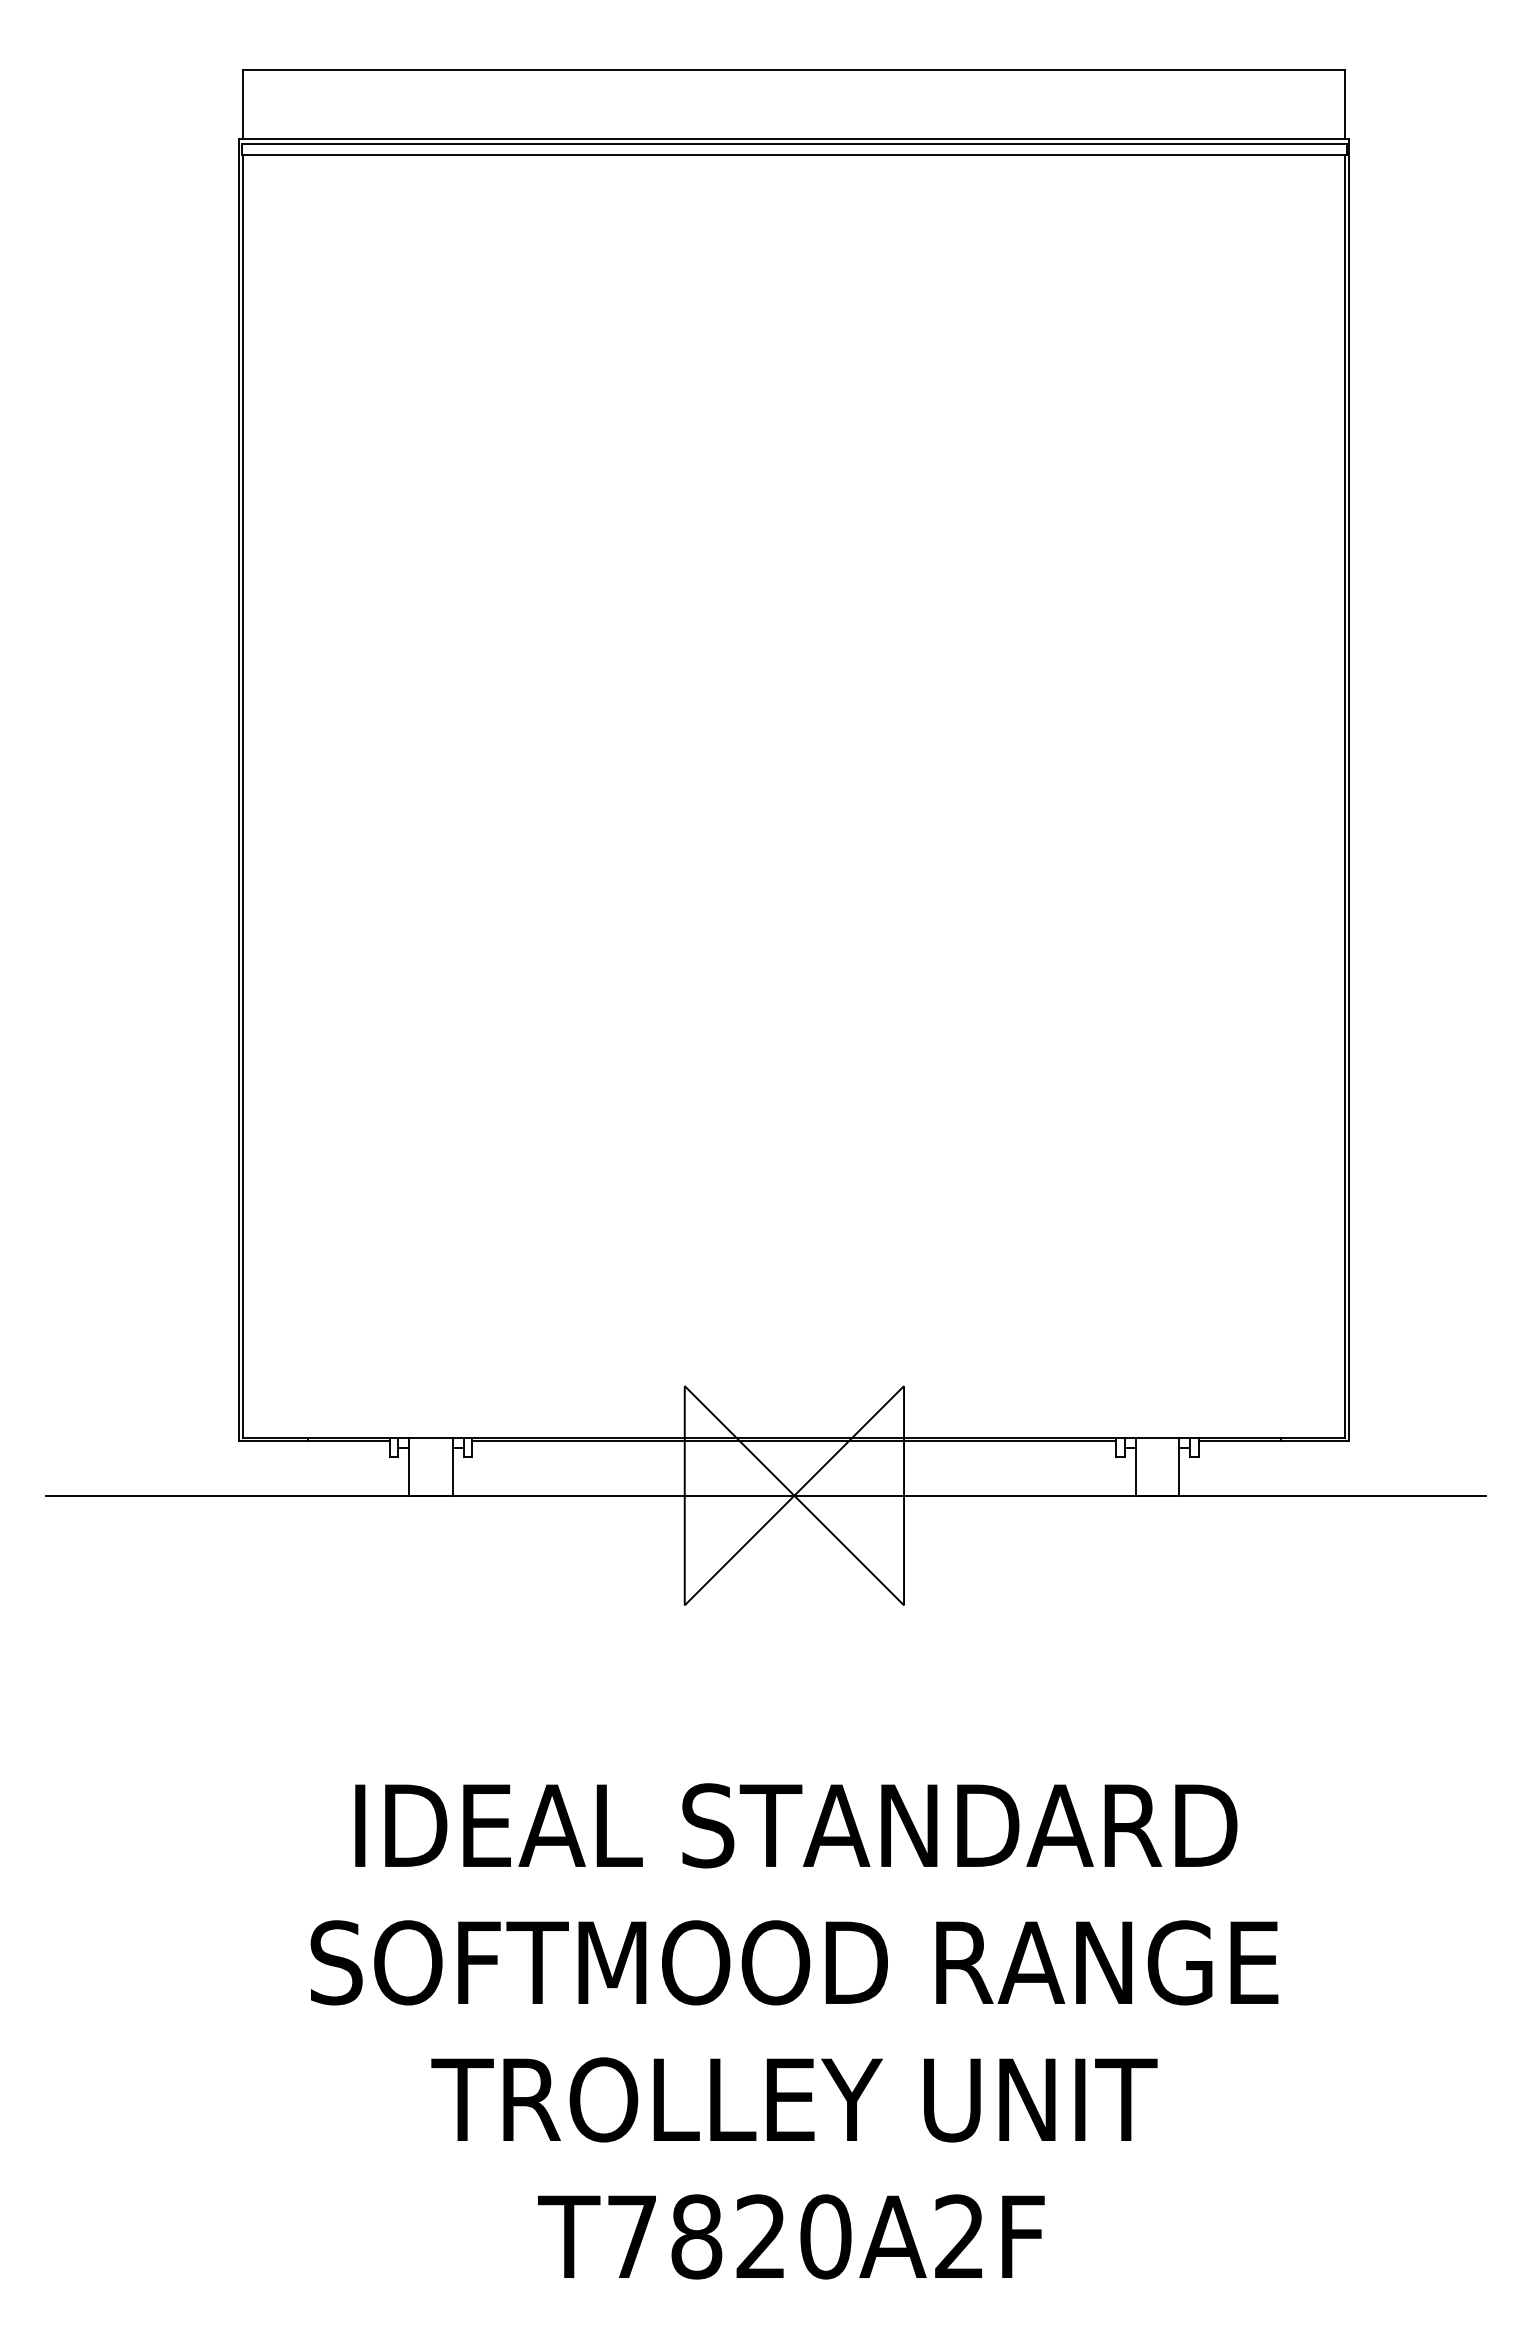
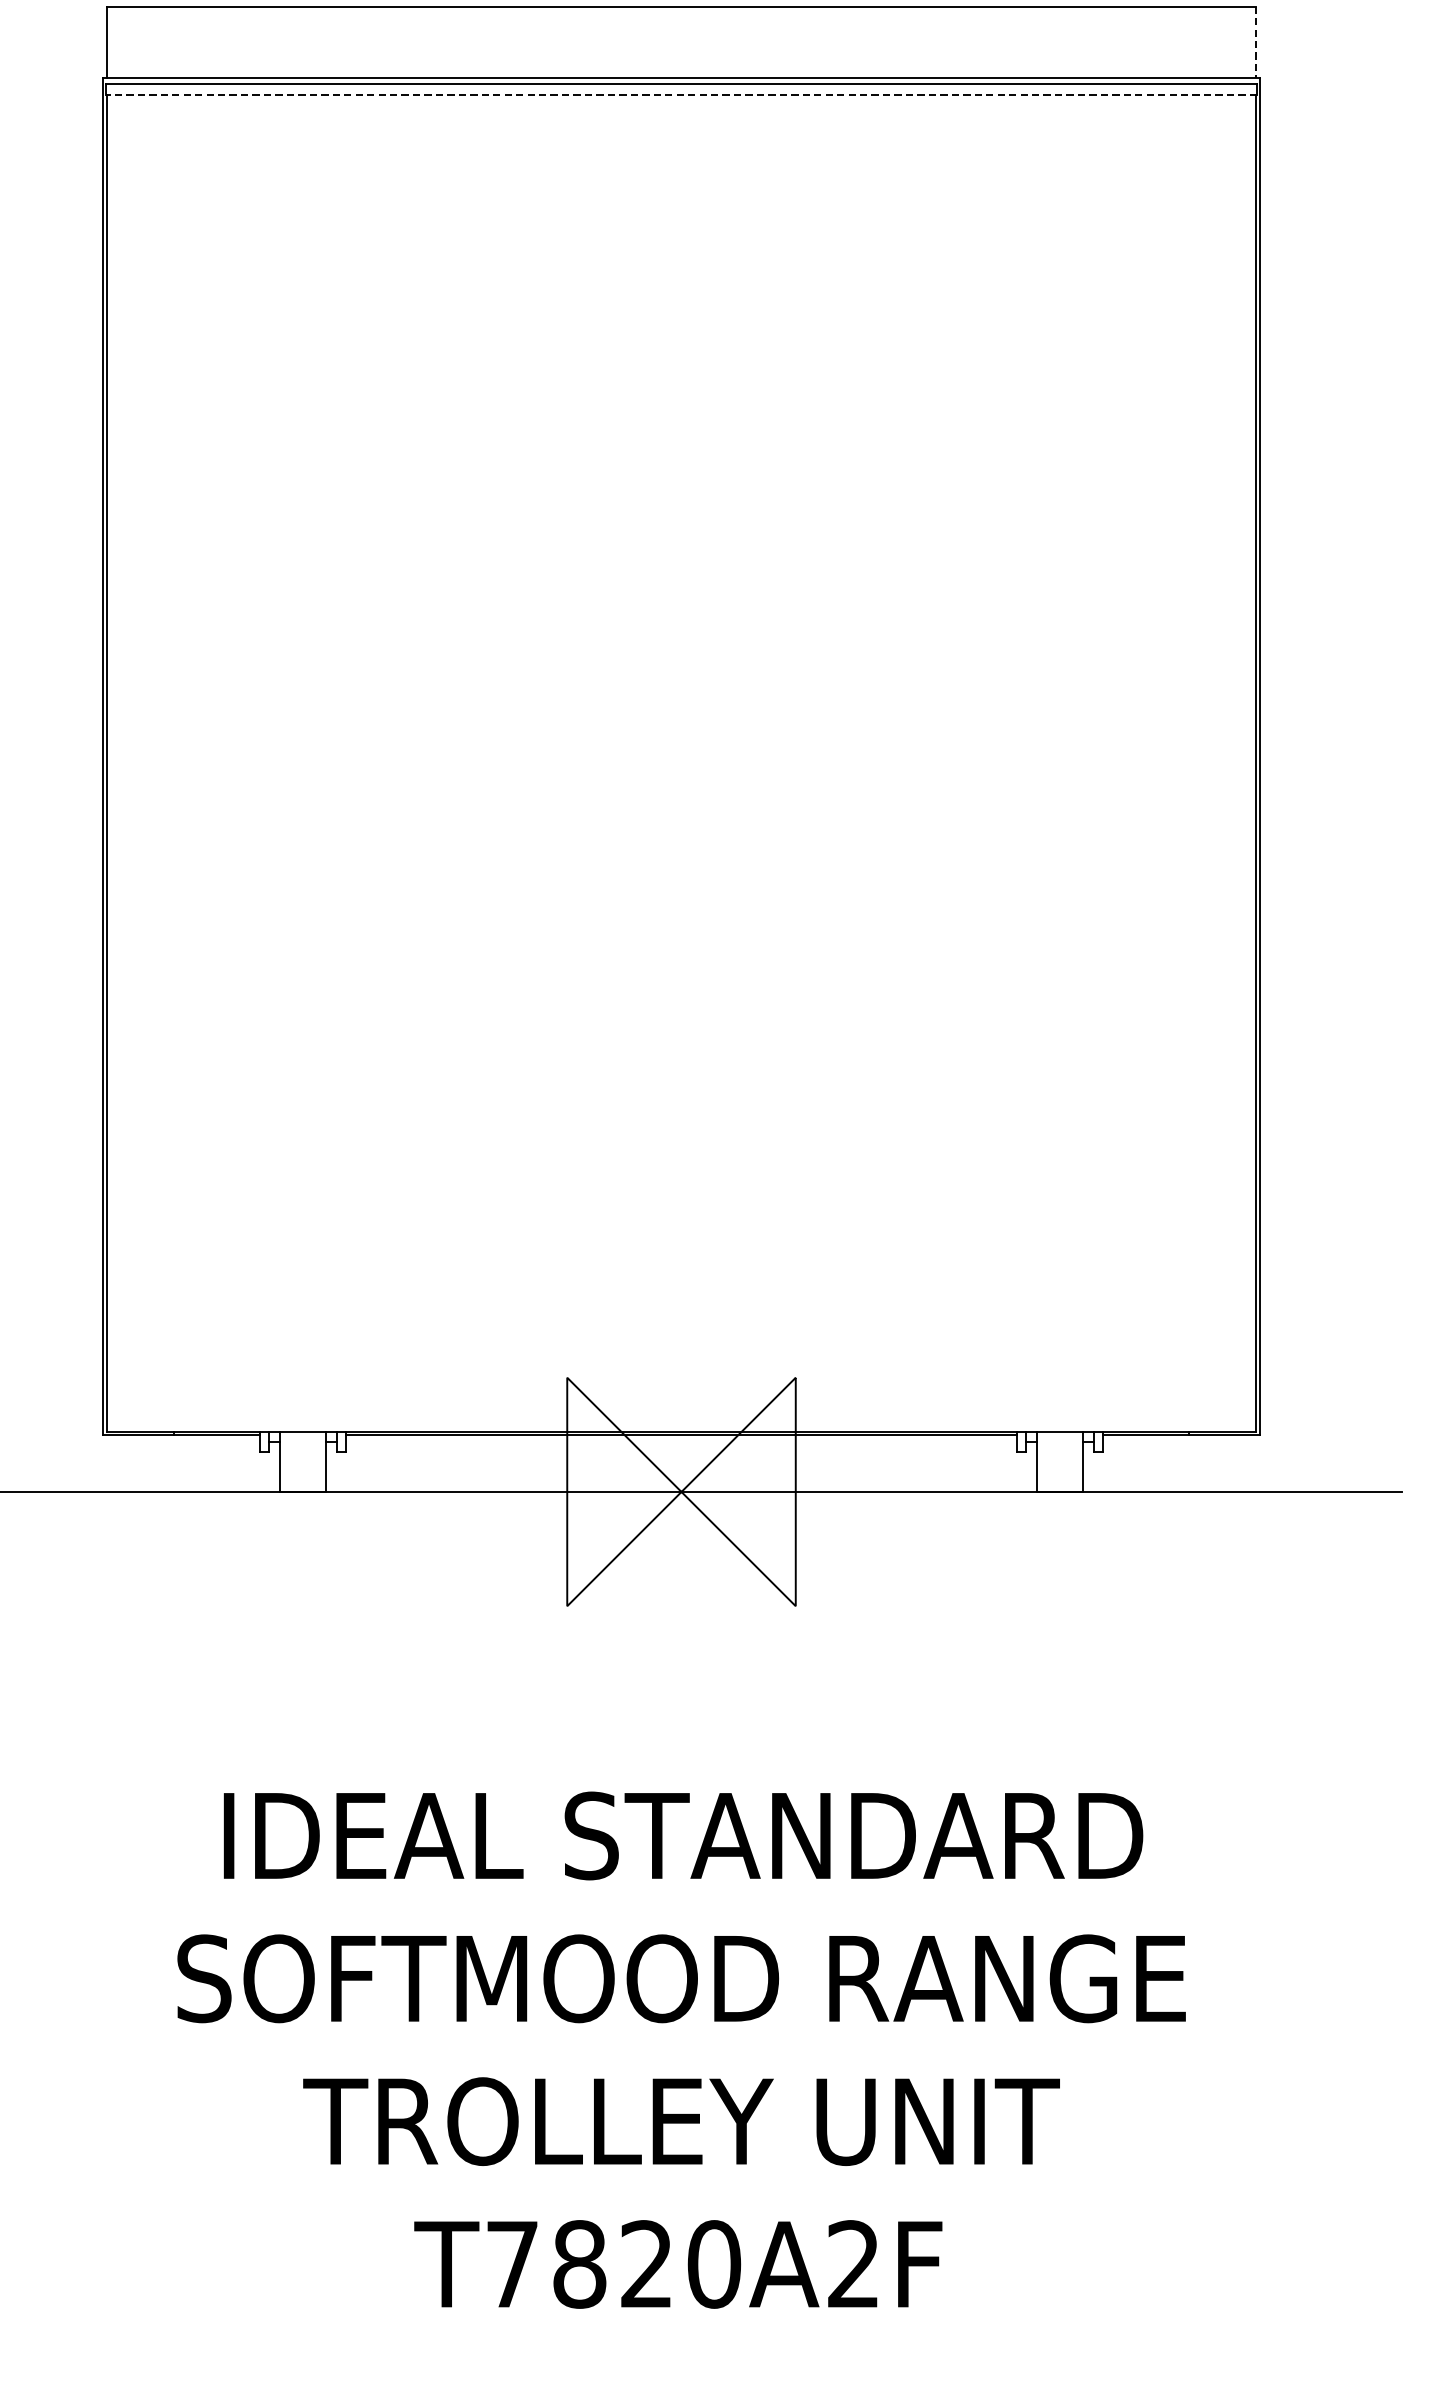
line: (1345, 105) -> (1255, 43), solid -> dashed
line: (793, 155) -> (680, 95), solid -> dashed

